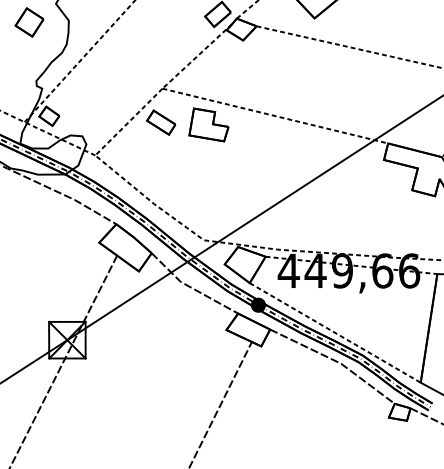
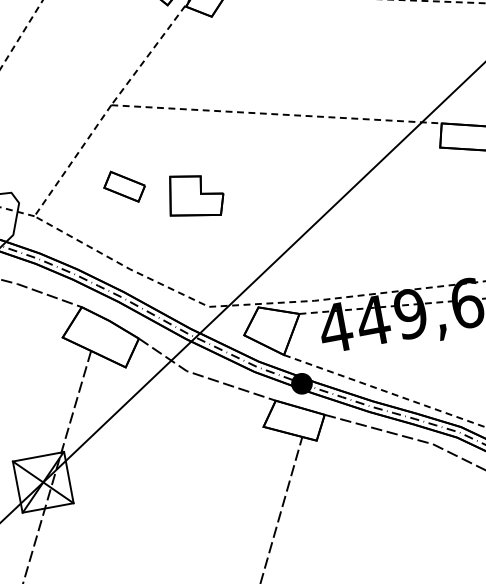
part: (161, 122) -> (124, 186), moved
part: (208, 124) -> (194, 195), moved

